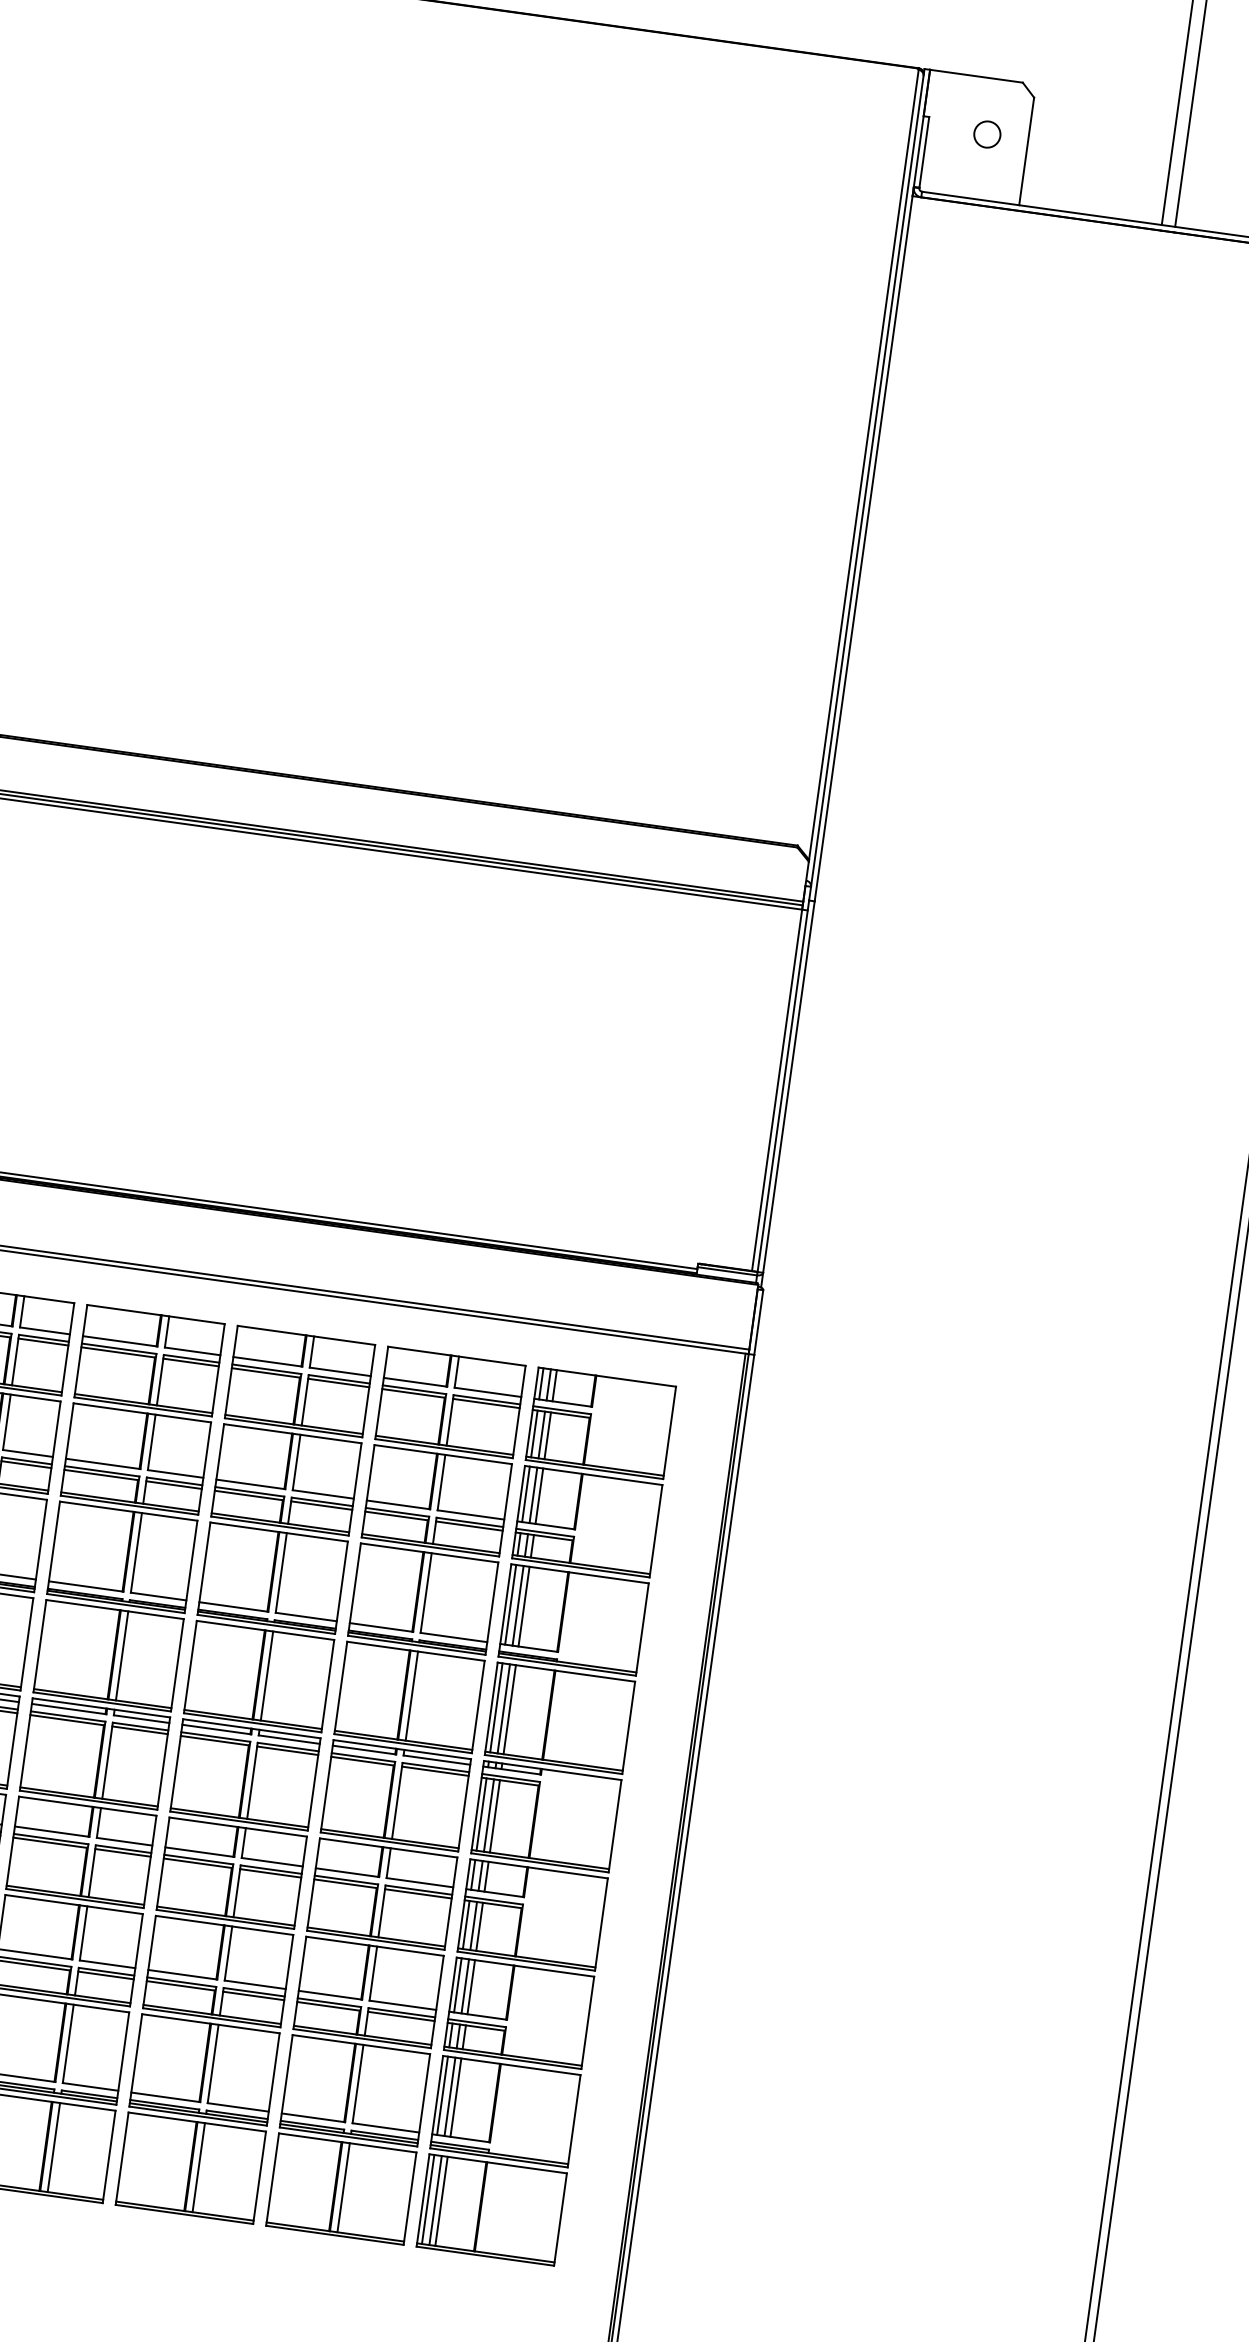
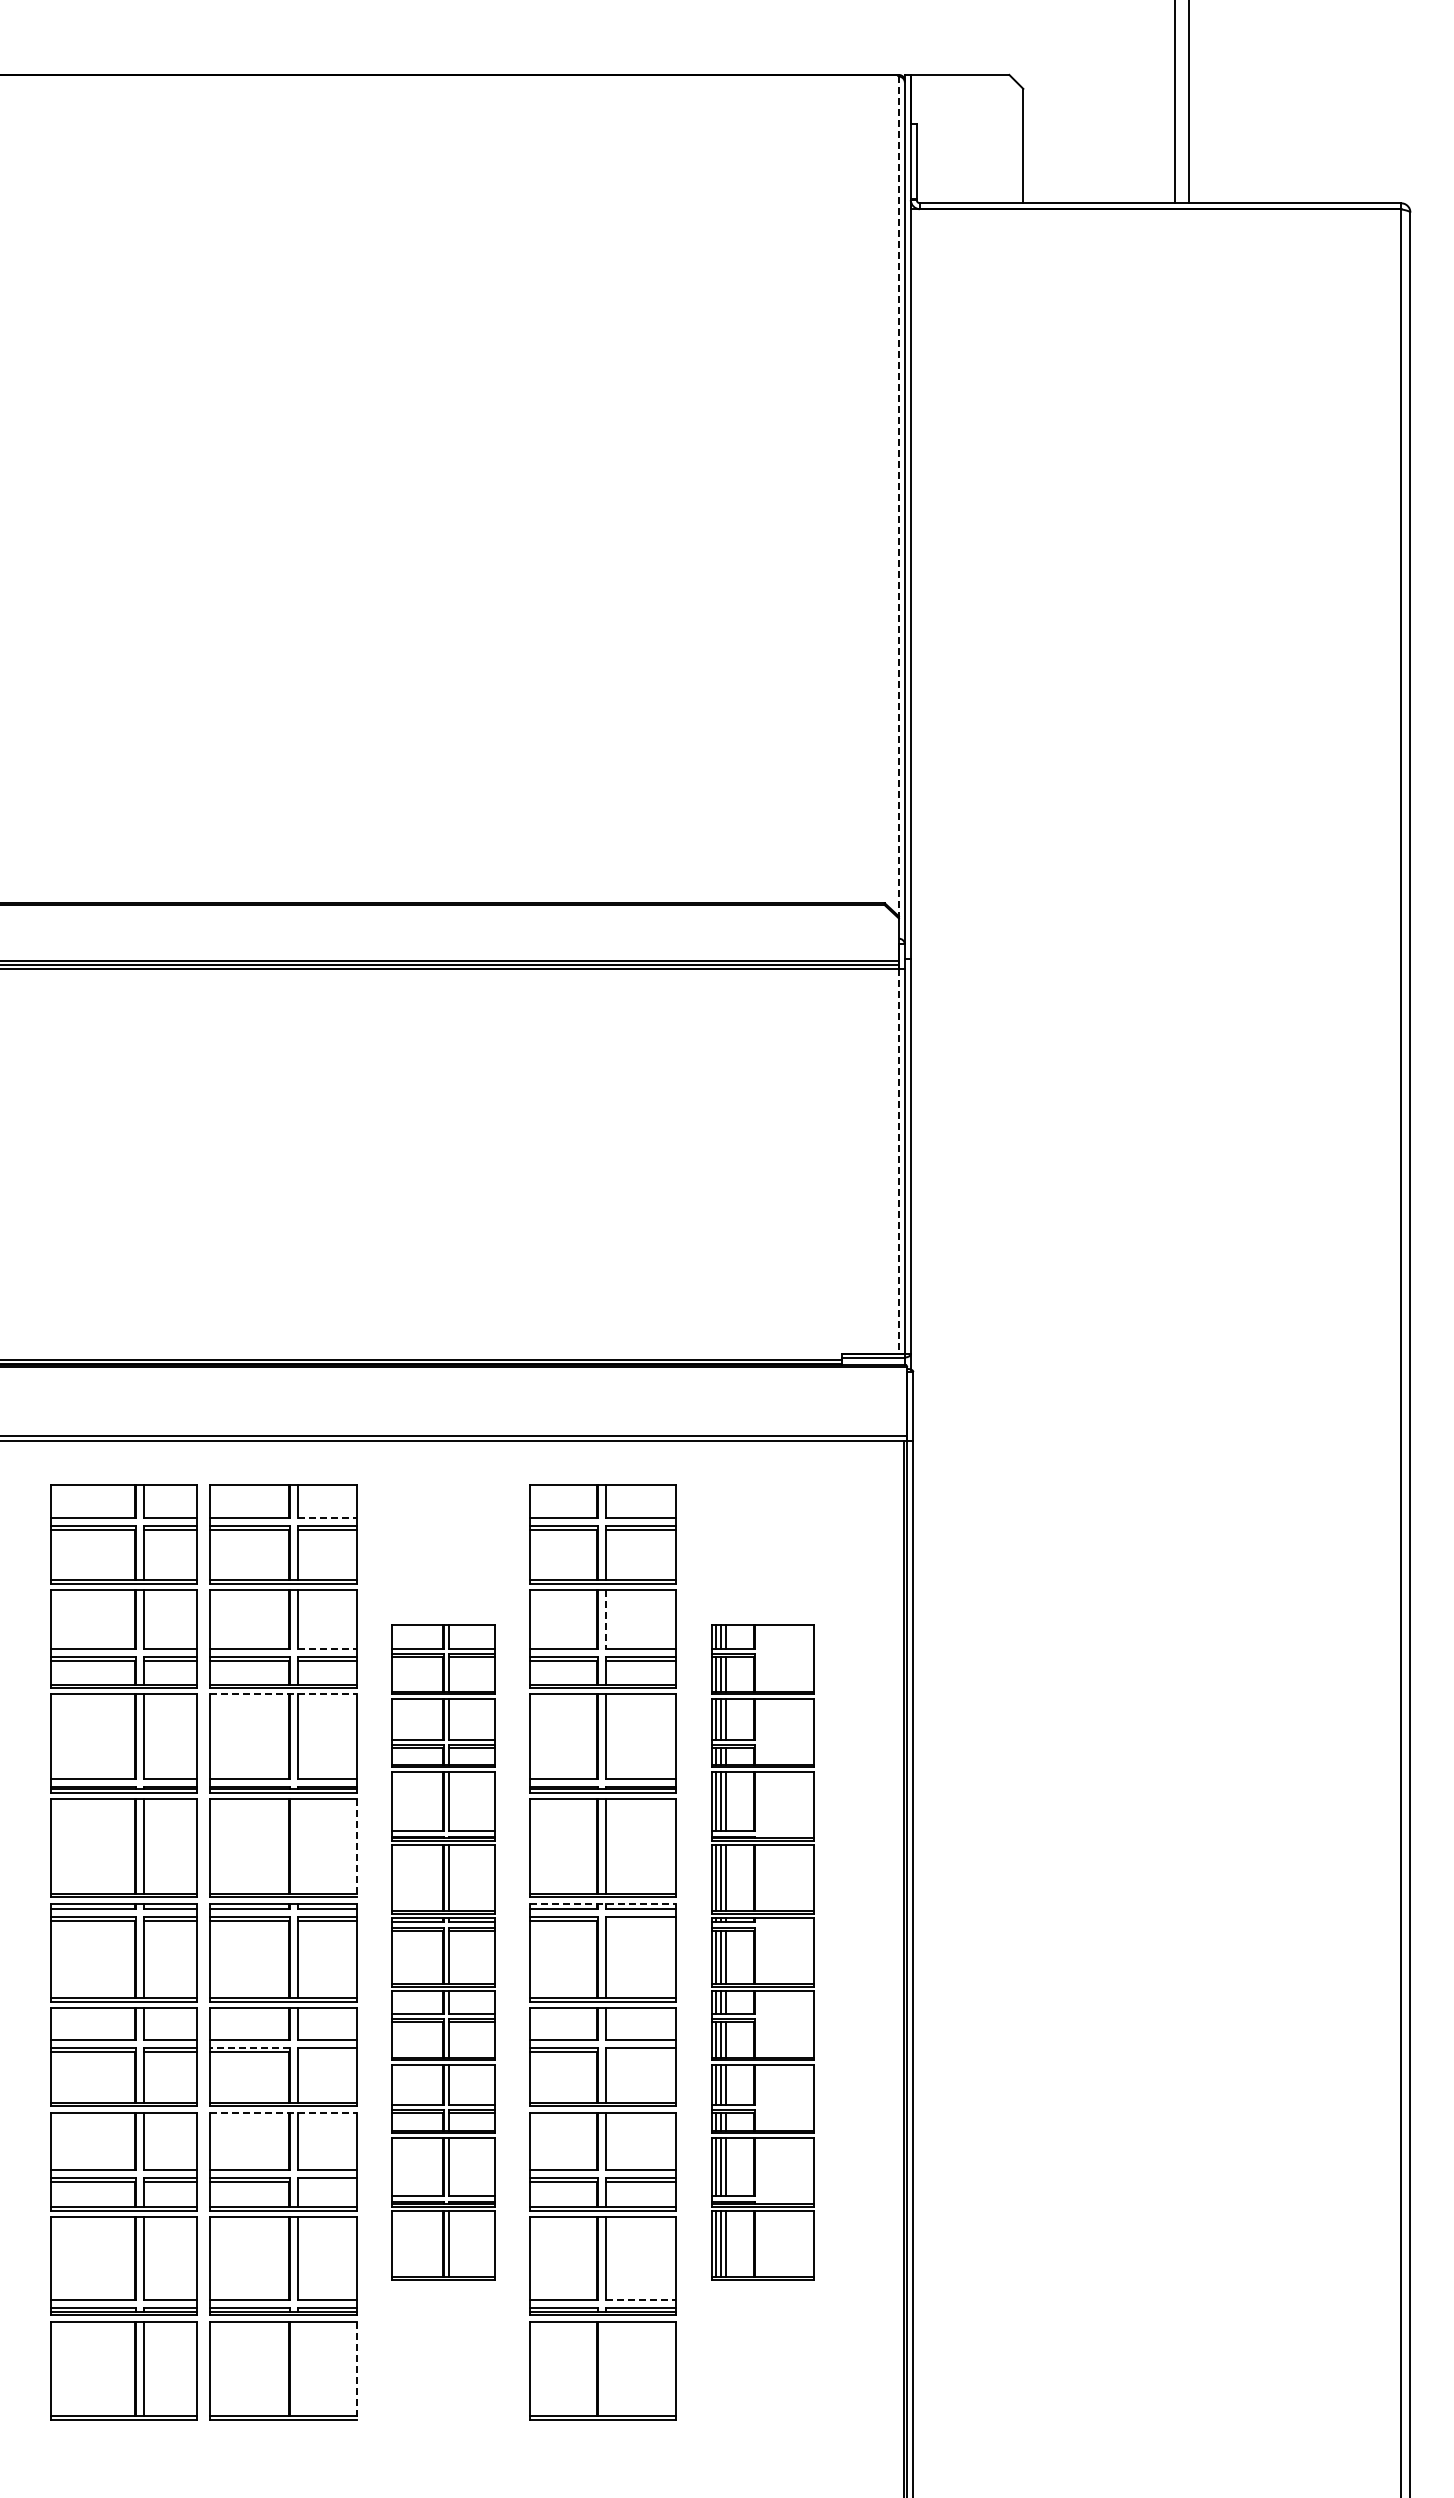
circle: (987, 133) -> (979, 133), removed
line: (863, 464) -> (898, 496), solid -> dashed
line: (776, 1091) -> (898, 1162), solid -> dashed
line: (193, 1351) -> (327, 1518), solid -> dashed
line: (176, 1473) -> (327, 1648), solid -> dashed
line: (441, 1482) -> (605, 1619), solid -> dashed
line: (129, 1511) -> (284, 1694), solid -> dashed
line: (122, 1655) -> (297, 1845), removed
line: (177, 1665) -> (356, 1848), solid -> dashed
line: (402, 1749) -> (603, 1903), solid -> dashed
line: (434, 1771) -> (640, 1921), removed
part: (245, 1774) -> (443, 1952), size x0.7
part: (545, 1816) -> (762, 1952), size x0.7
line: (51, 1839) -> (250, 2047), solid -> dashed
line: (122, 1852) -> (326, 2051), removed
line: (417, 1893) -> (640, 2051), removed
line: (75, 1904) -> (284, 2112), solid -> dashed
line: (105, 1974) -> (326, 2181), removed
line: (386, 2128) -> (641, 2300), solid -> dashed
line: (53, 2147) -> (297, 2368), removed
line: (108, 2157) -> (356, 2371), solid -> dashed
line: (343, 2187) -> (605, 2368), removed

